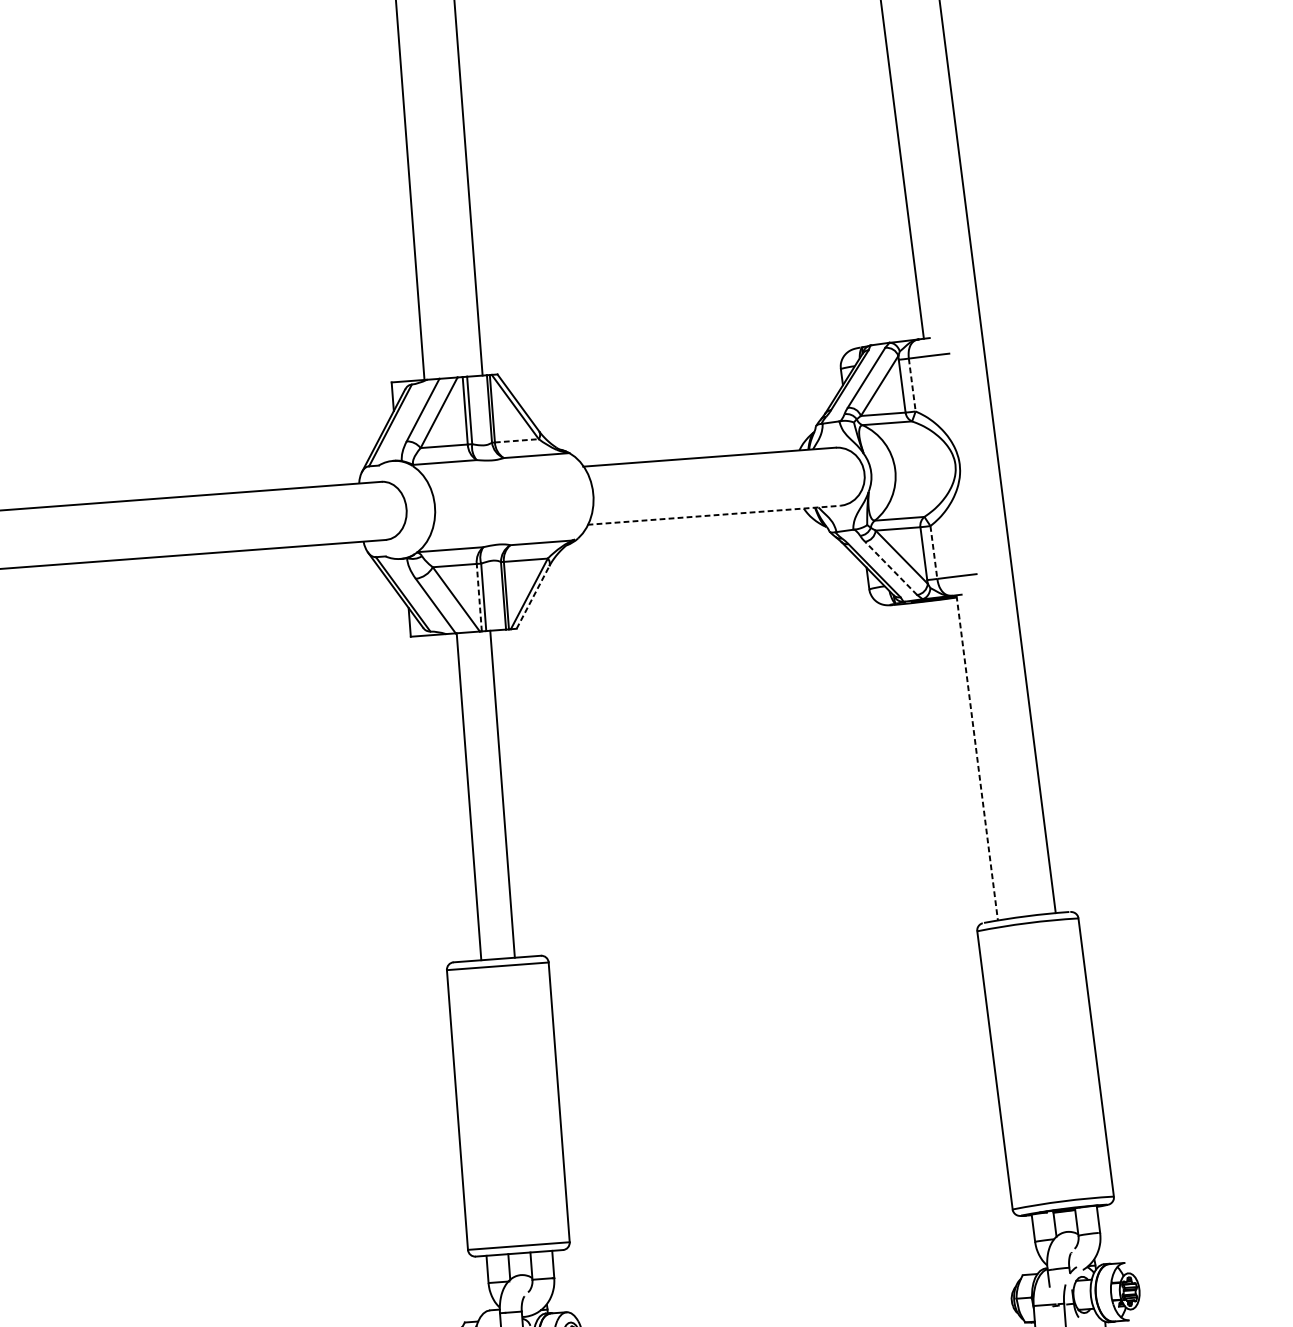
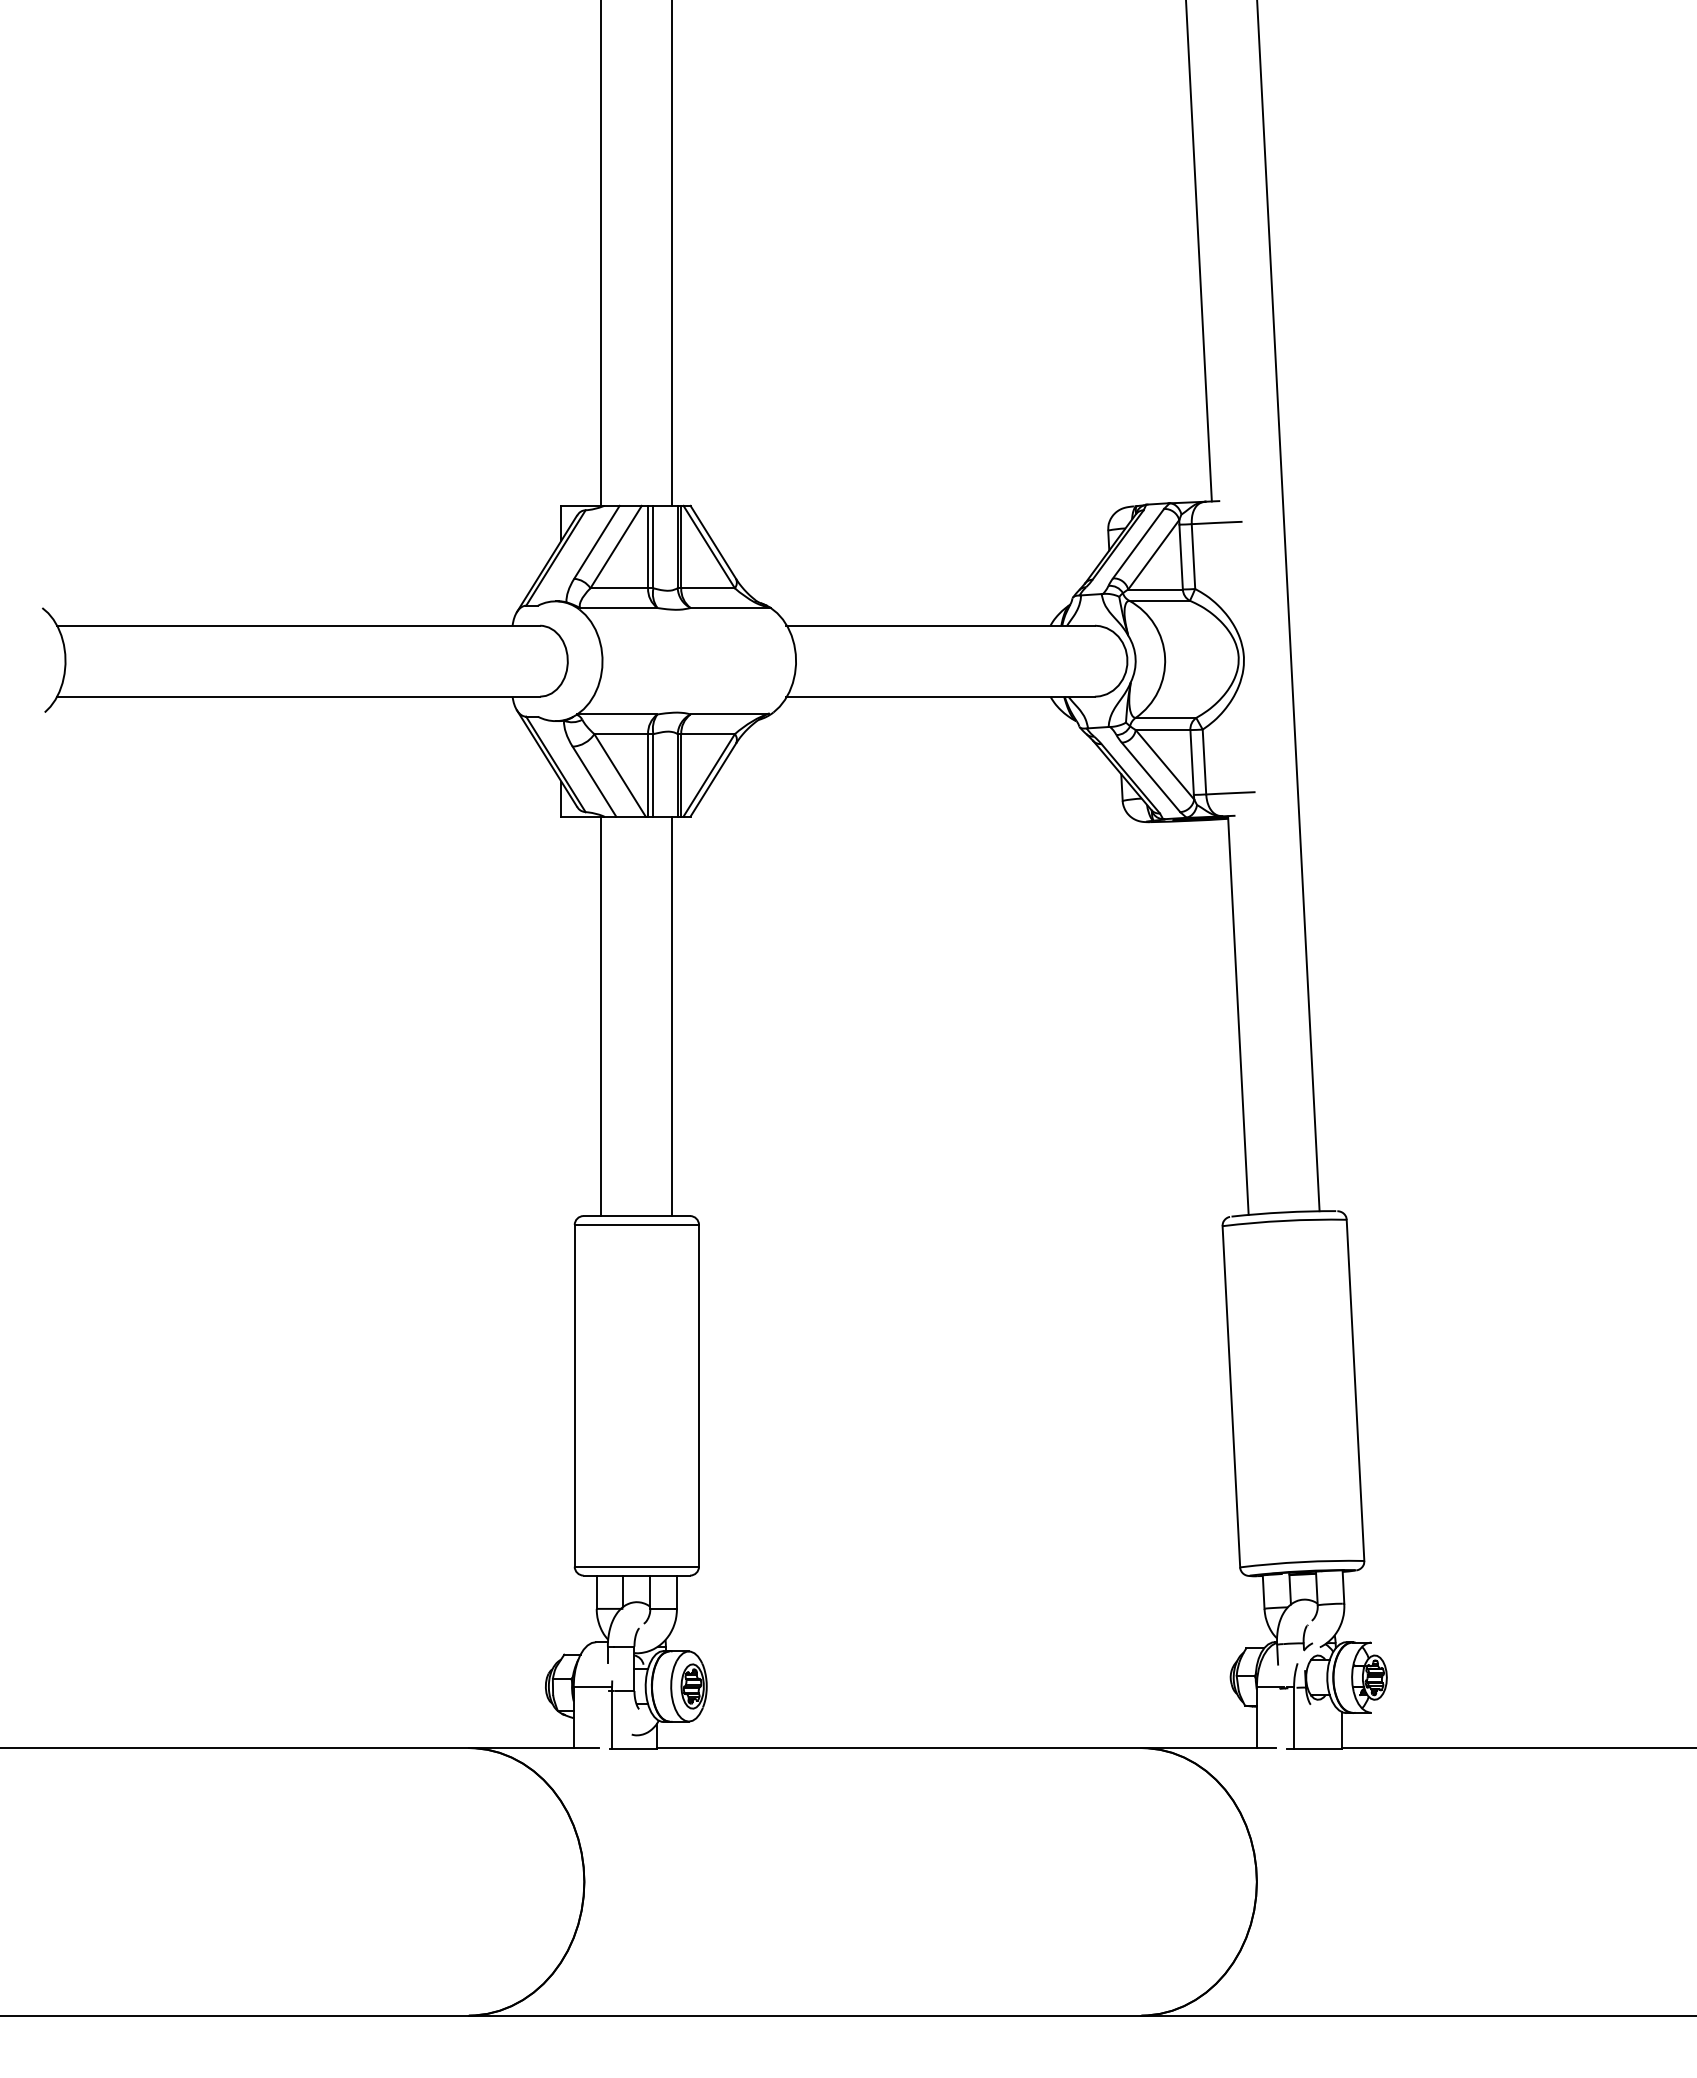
line: (912, 385) -> (1193, 557), dashed -> solid
line: (517, 440) -> (708, 588), dashed -> solid
line: (714, 515) -> (941, 696), dashed -> solid
line: (933, 552) -> (1204, 762), dashed -> solid
line: (890, 568) -> (1150, 777), dashed -> solid
line: (479, 596) -> (648, 774), dashed -> solid
line: (533, 597) -> (713, 779), dashed -> solid
line: (977, 758) -> (1238, 1016), dashed -> solid
line: (502, 794) -> (601, 1016), moved
line: (469, 796) -> (672, 1016), moved

